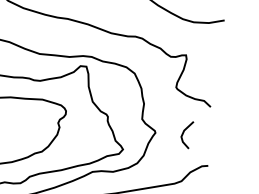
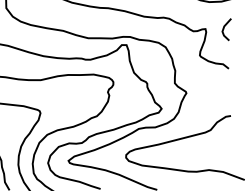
line: (184, 134) -> (224, 29), moved

